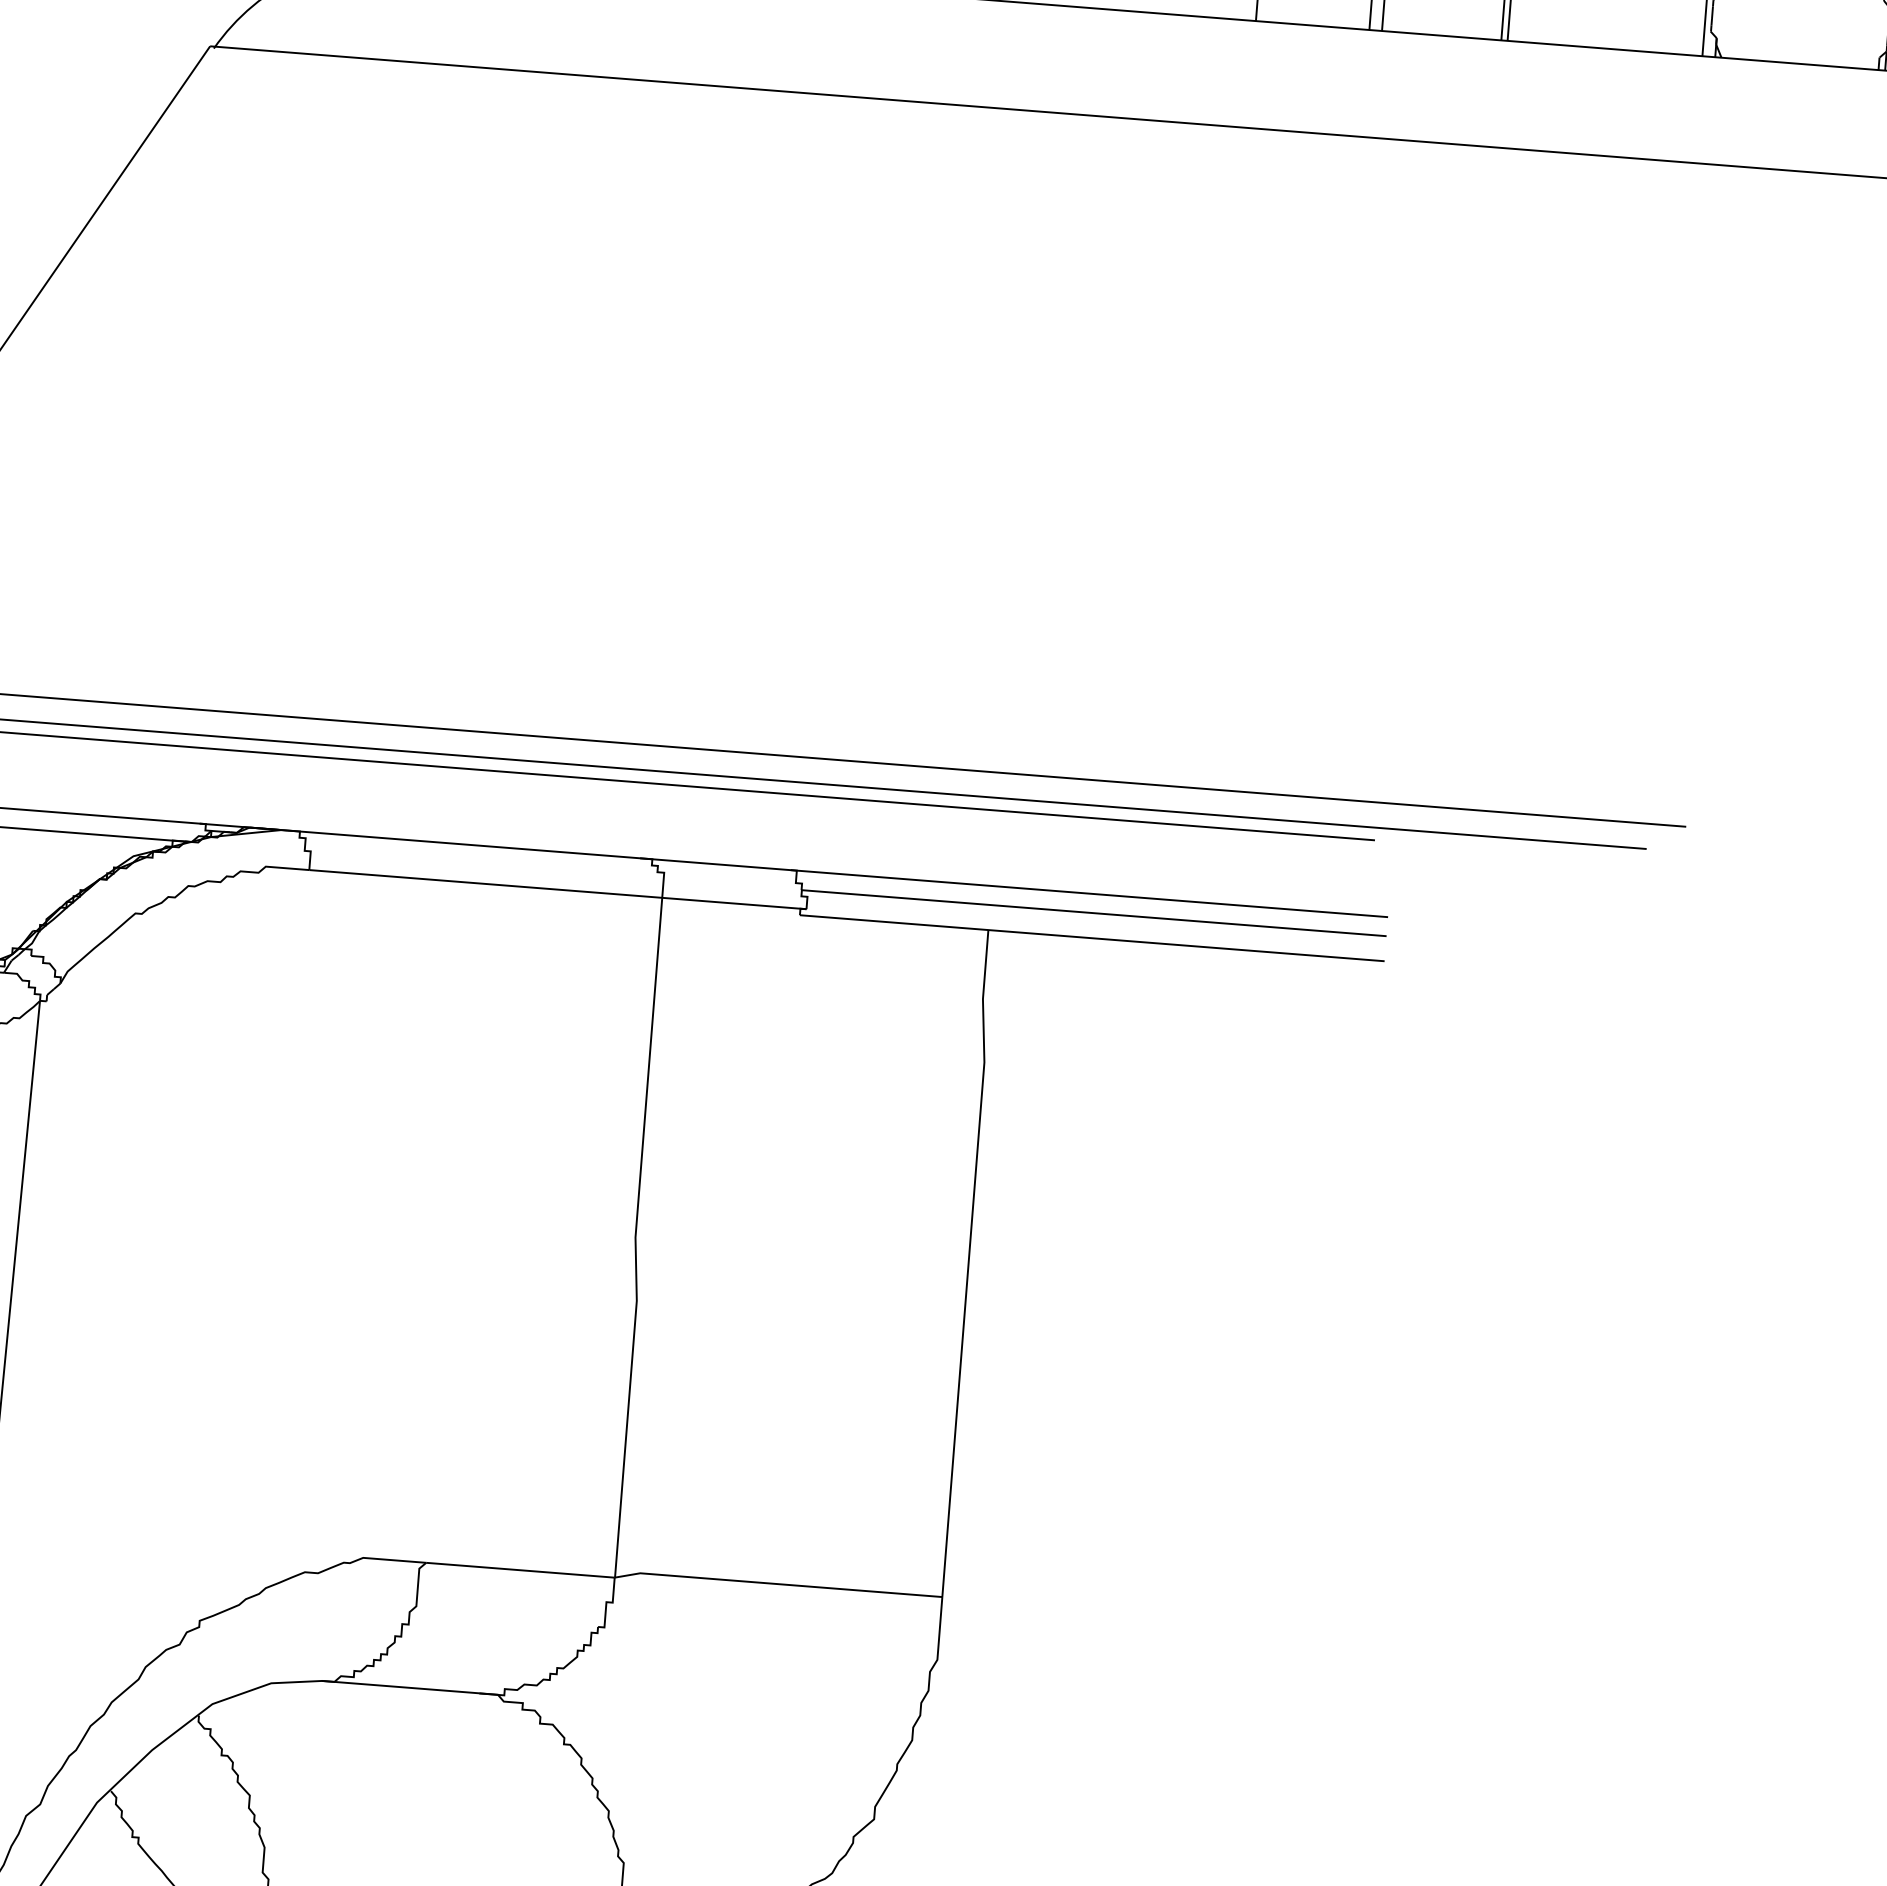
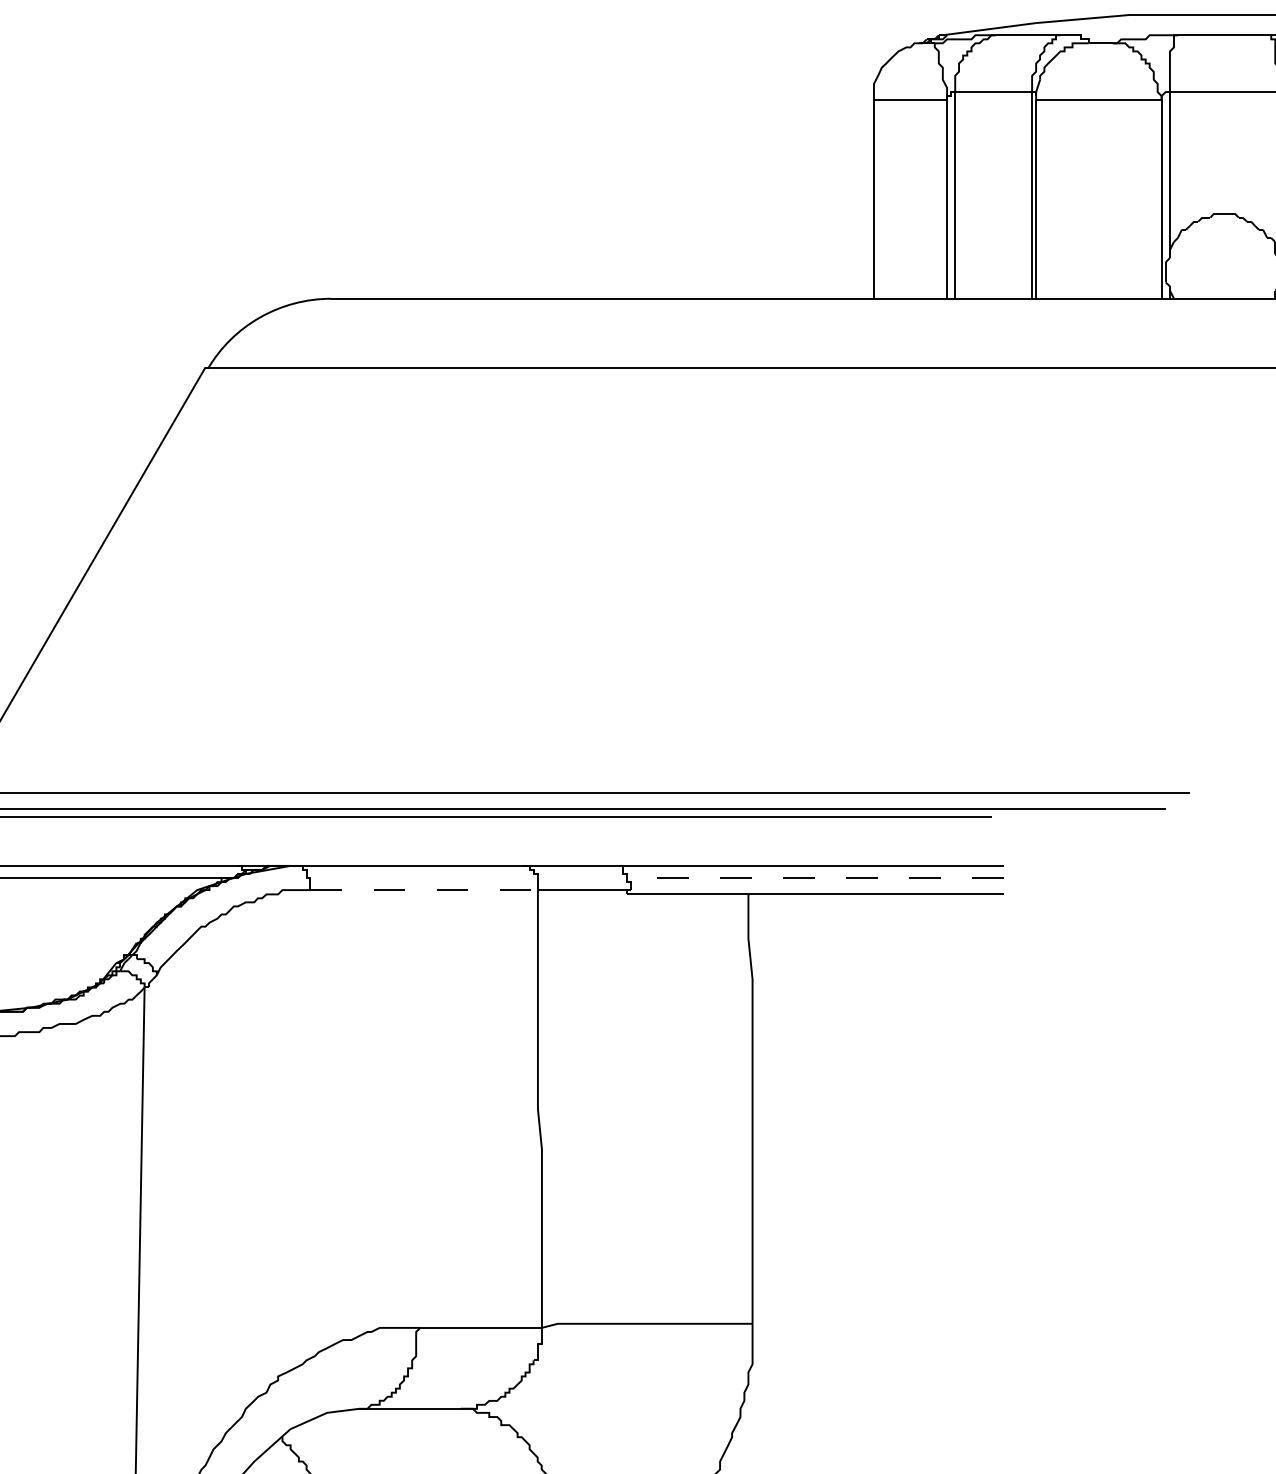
line: (486, 884) -> (424, 890), solid -> dashed
line: (1092, 913) -> (814, 878), solid -> dashed

